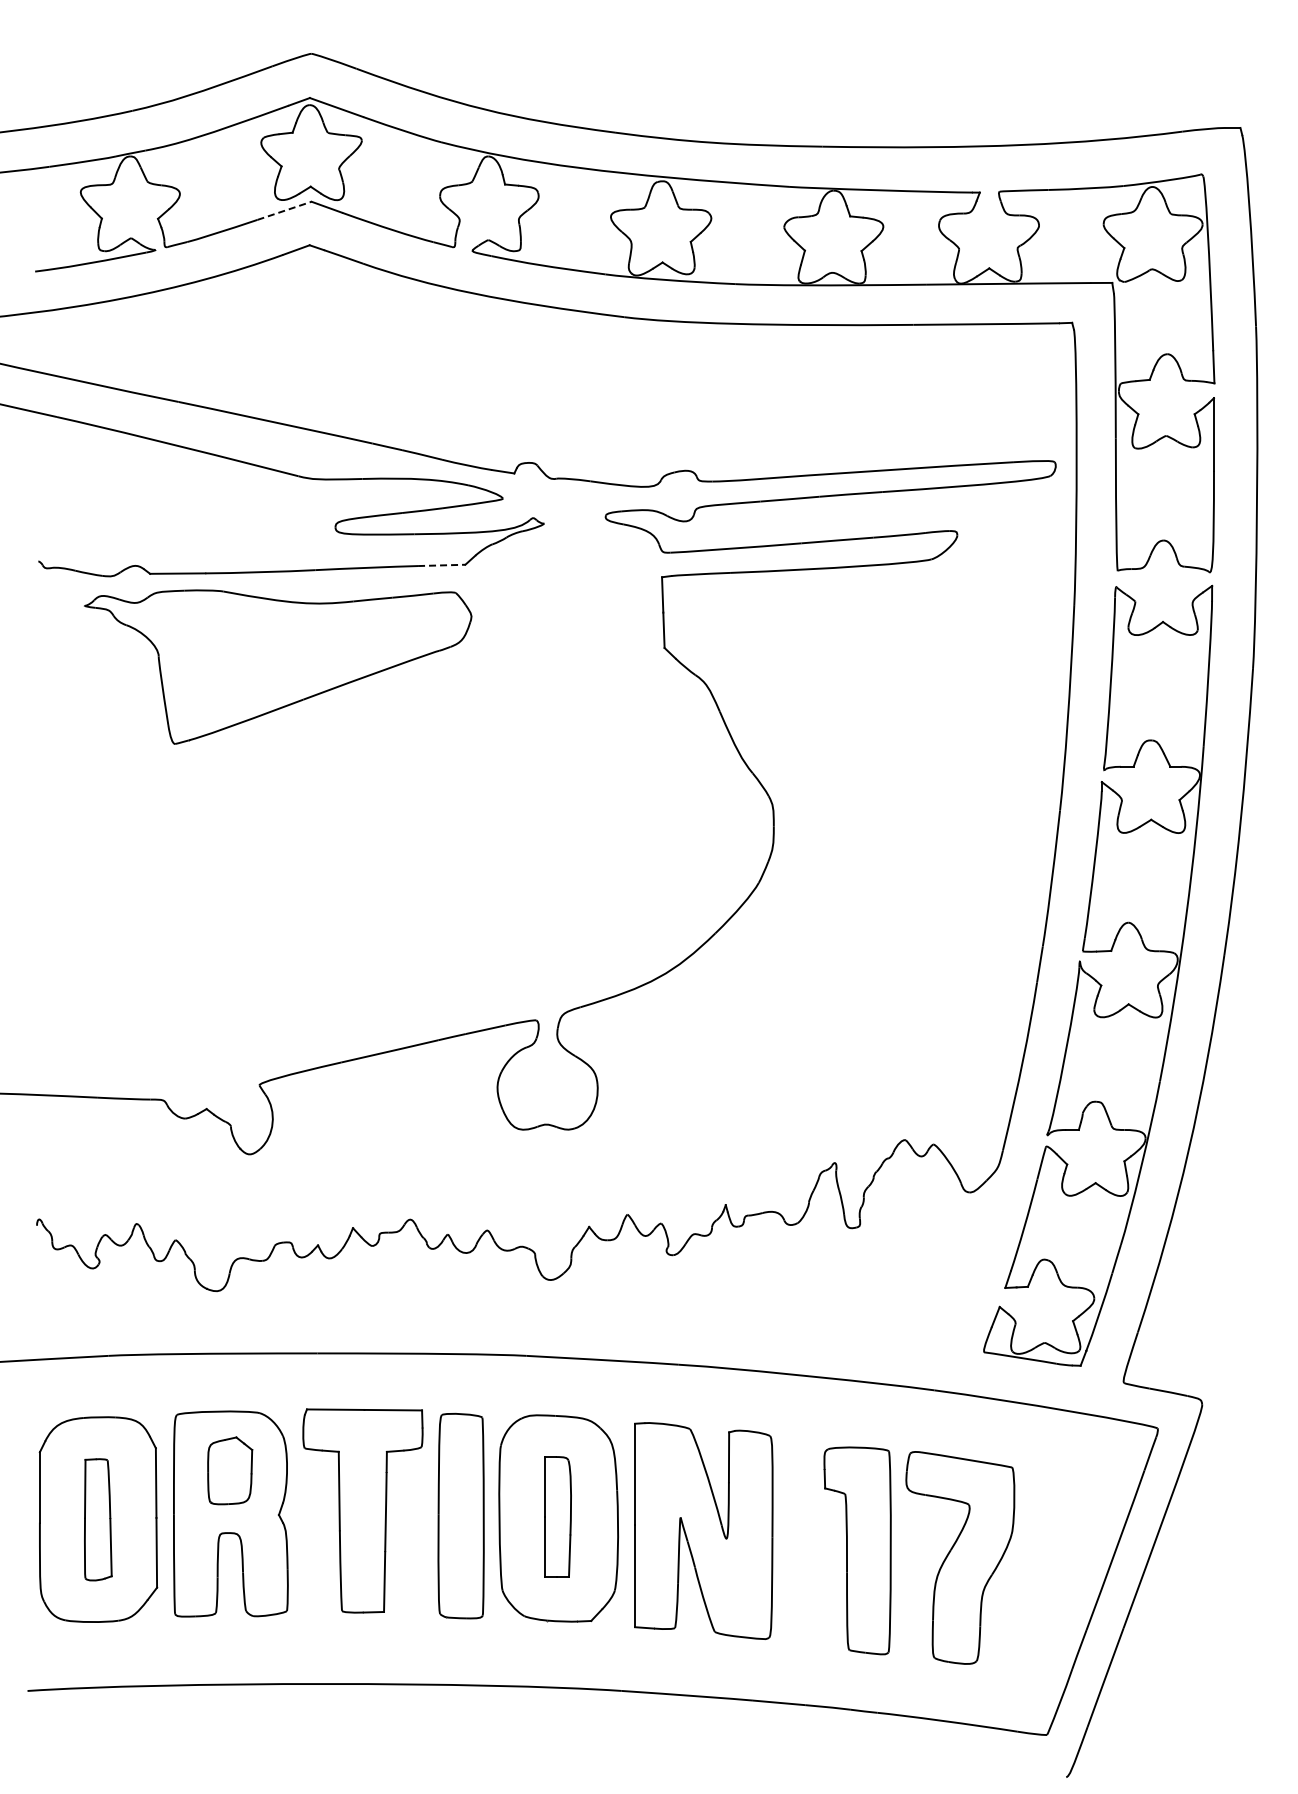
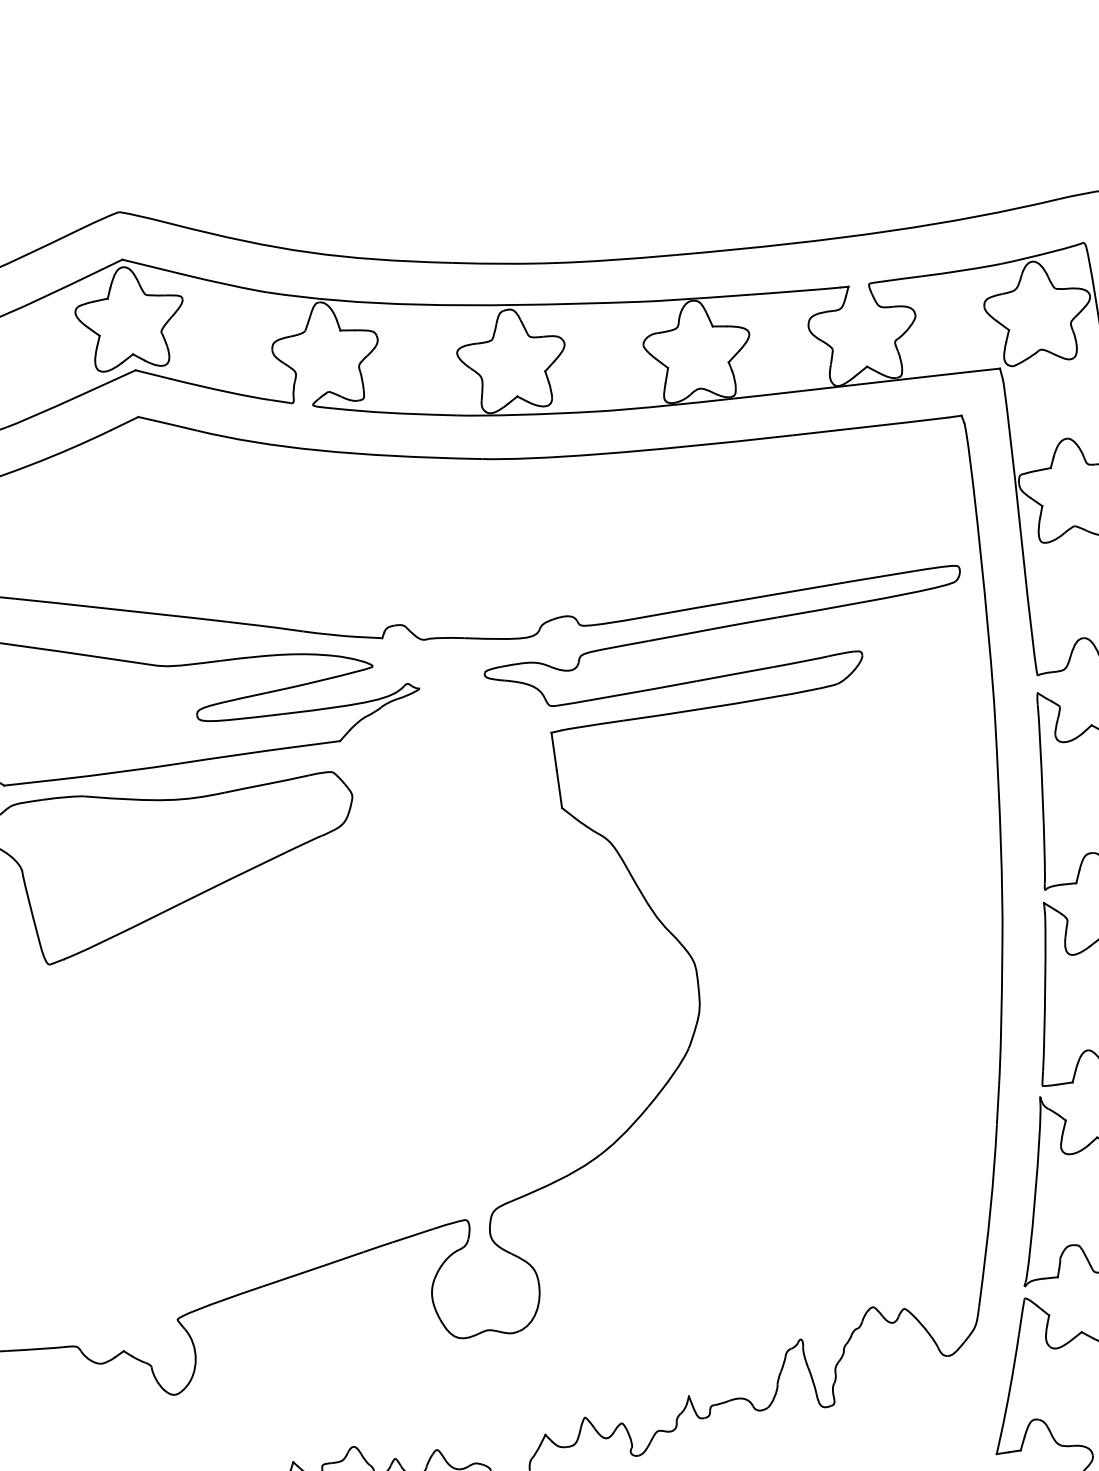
line: (284, 210) -> (107, 382), dashed -> solid
line: (441, 565) -> (314, 744), dashed -> solid

